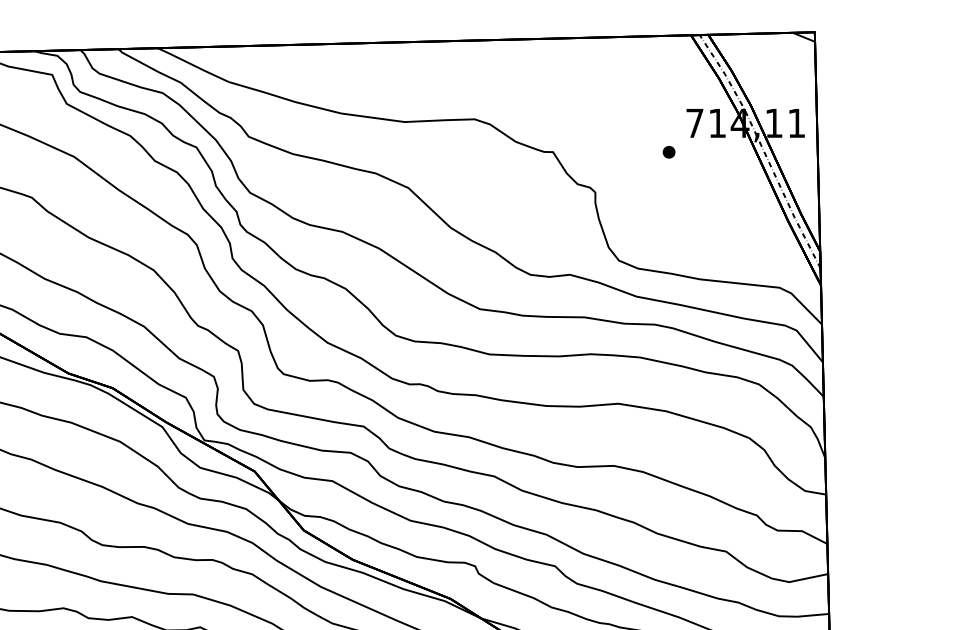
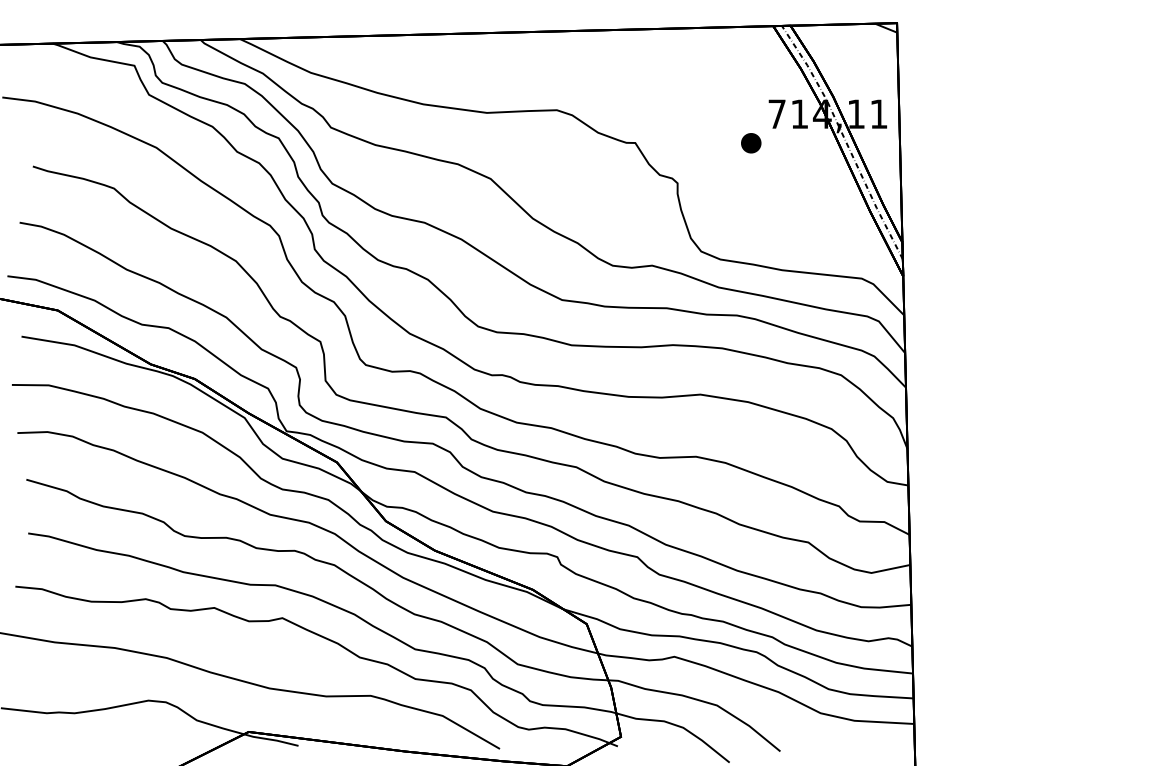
part: (669, 151) -> (751, 142), size x1.6

